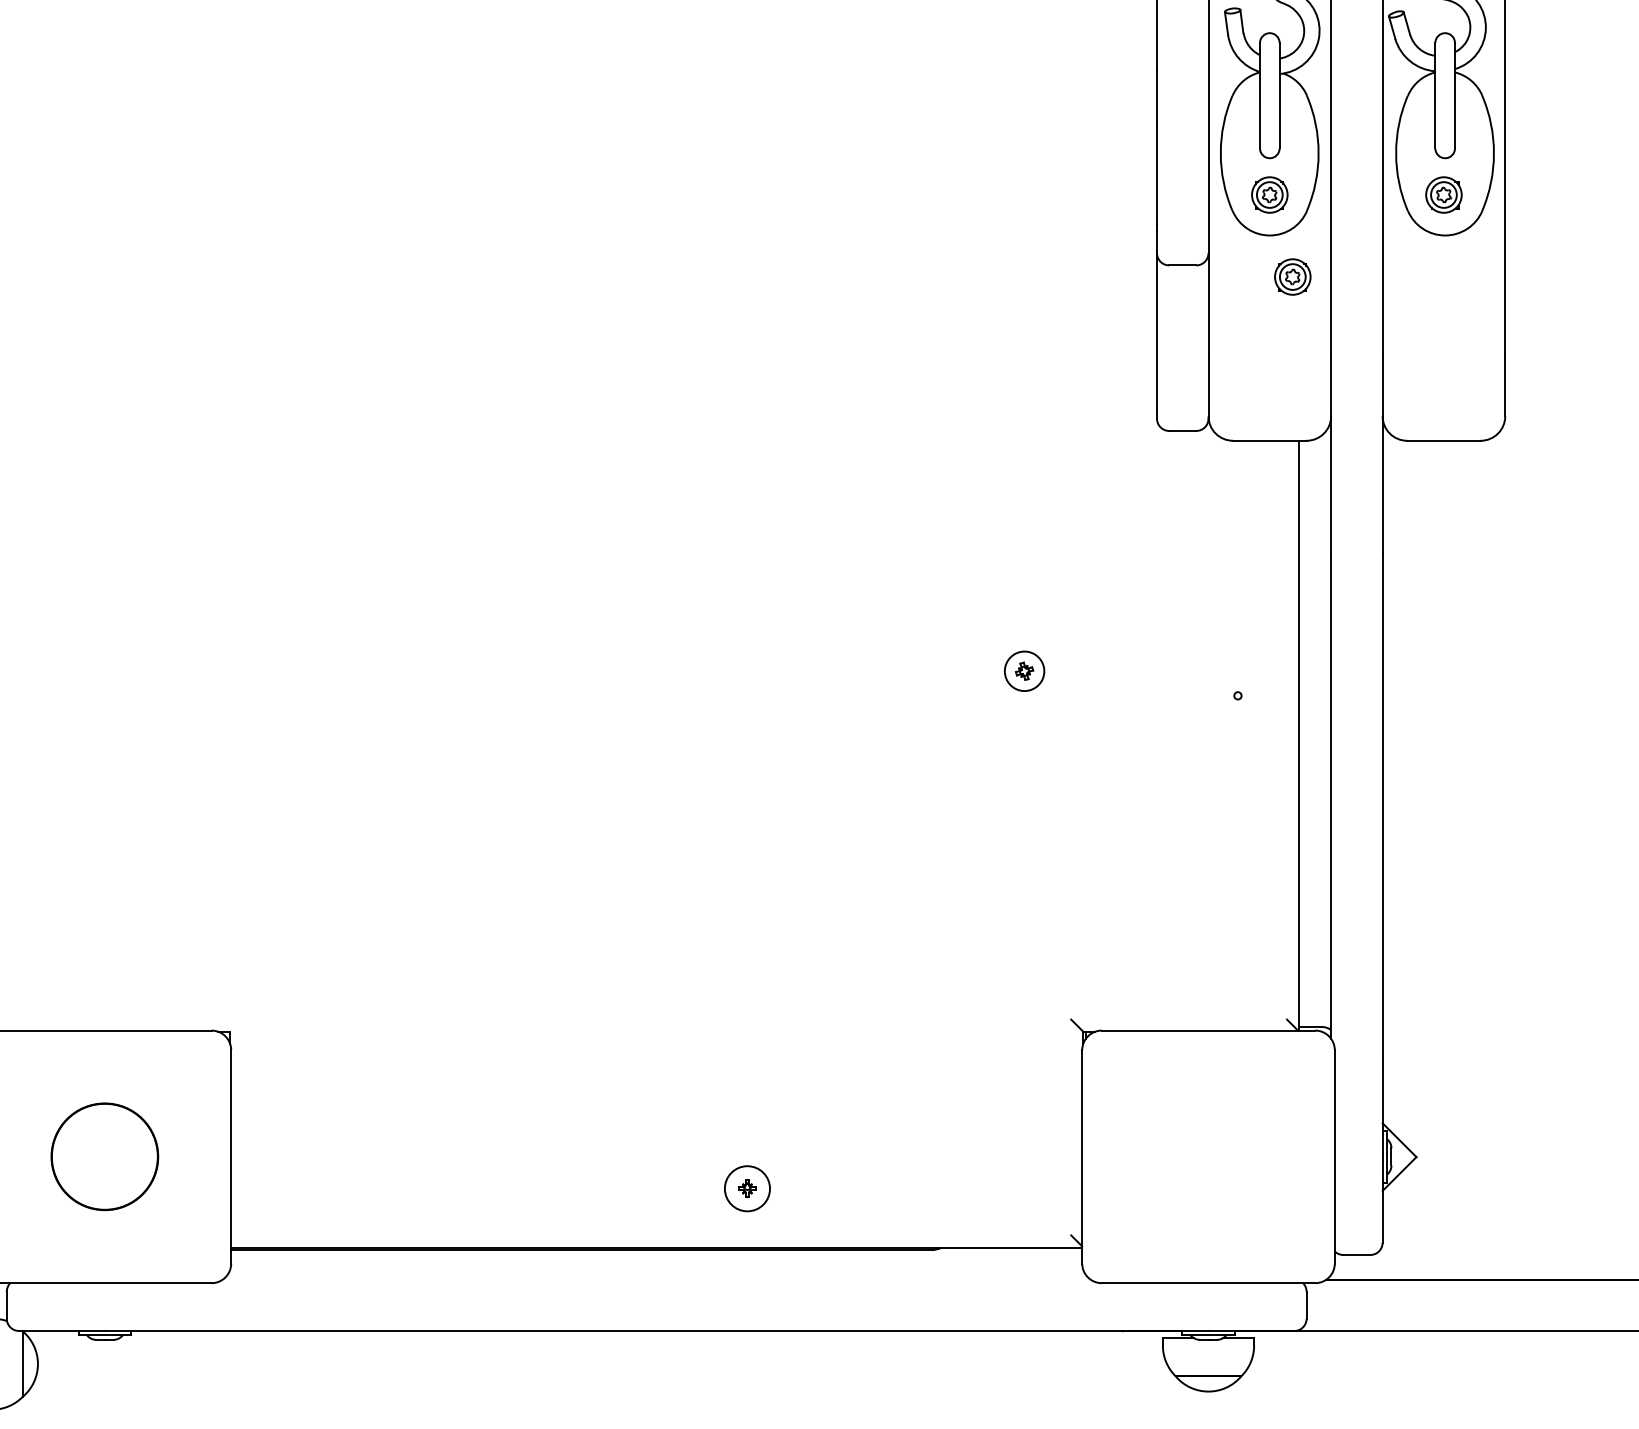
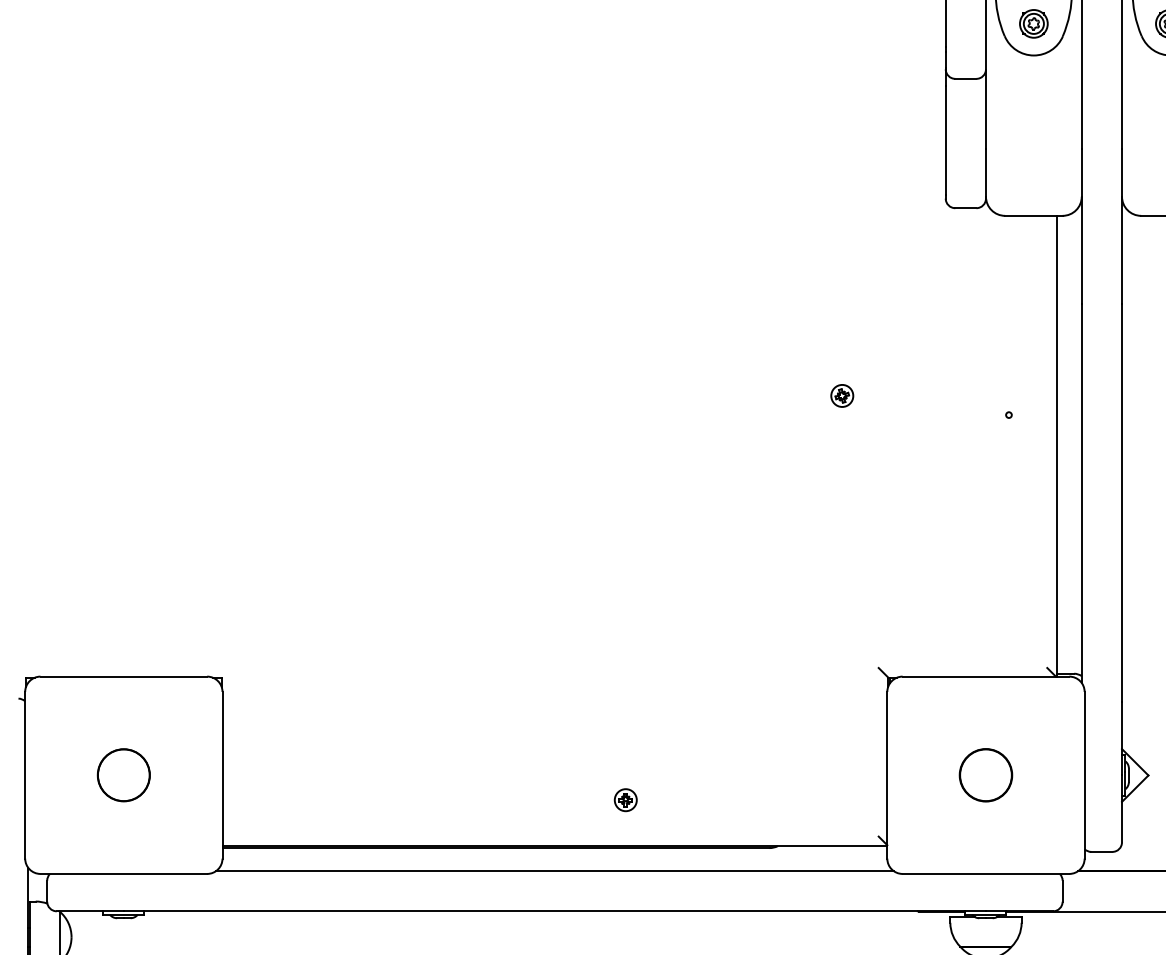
part: (1292, 276) -> (1051, 87), removed
circle: (1024, 671) -> (842, 396), size x0.71
part: (104, 1156) -> (123, 774), size x0.62
circle: (1208, 1156) -> (985, 774), added
circle: (747, 1188) -> (625, 799), size x0.62
line: (656, 1279) -> (554, 871), added

